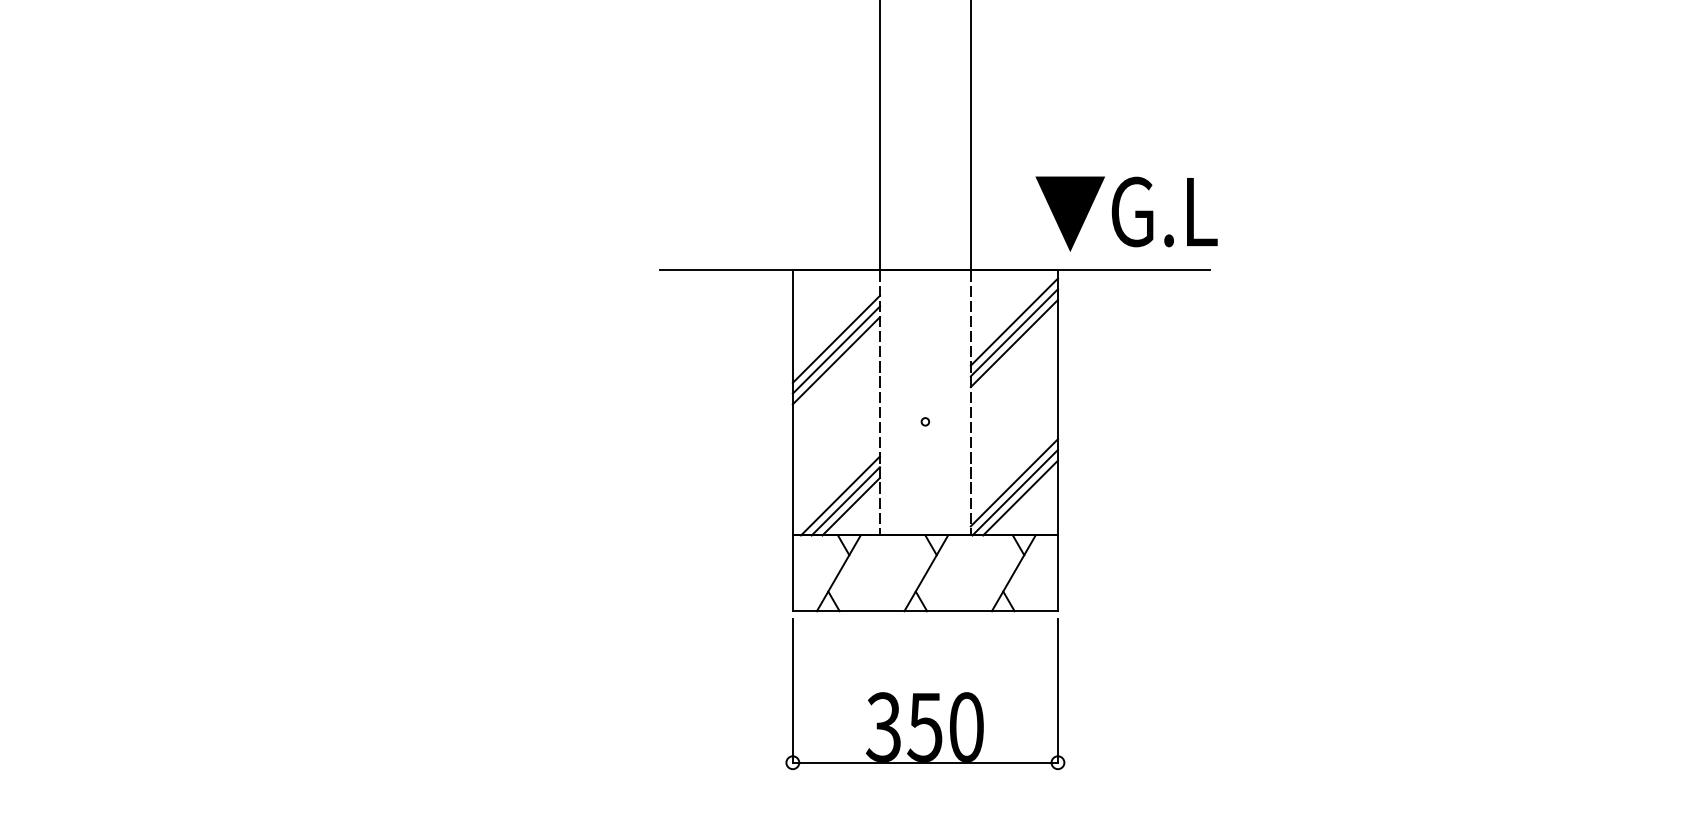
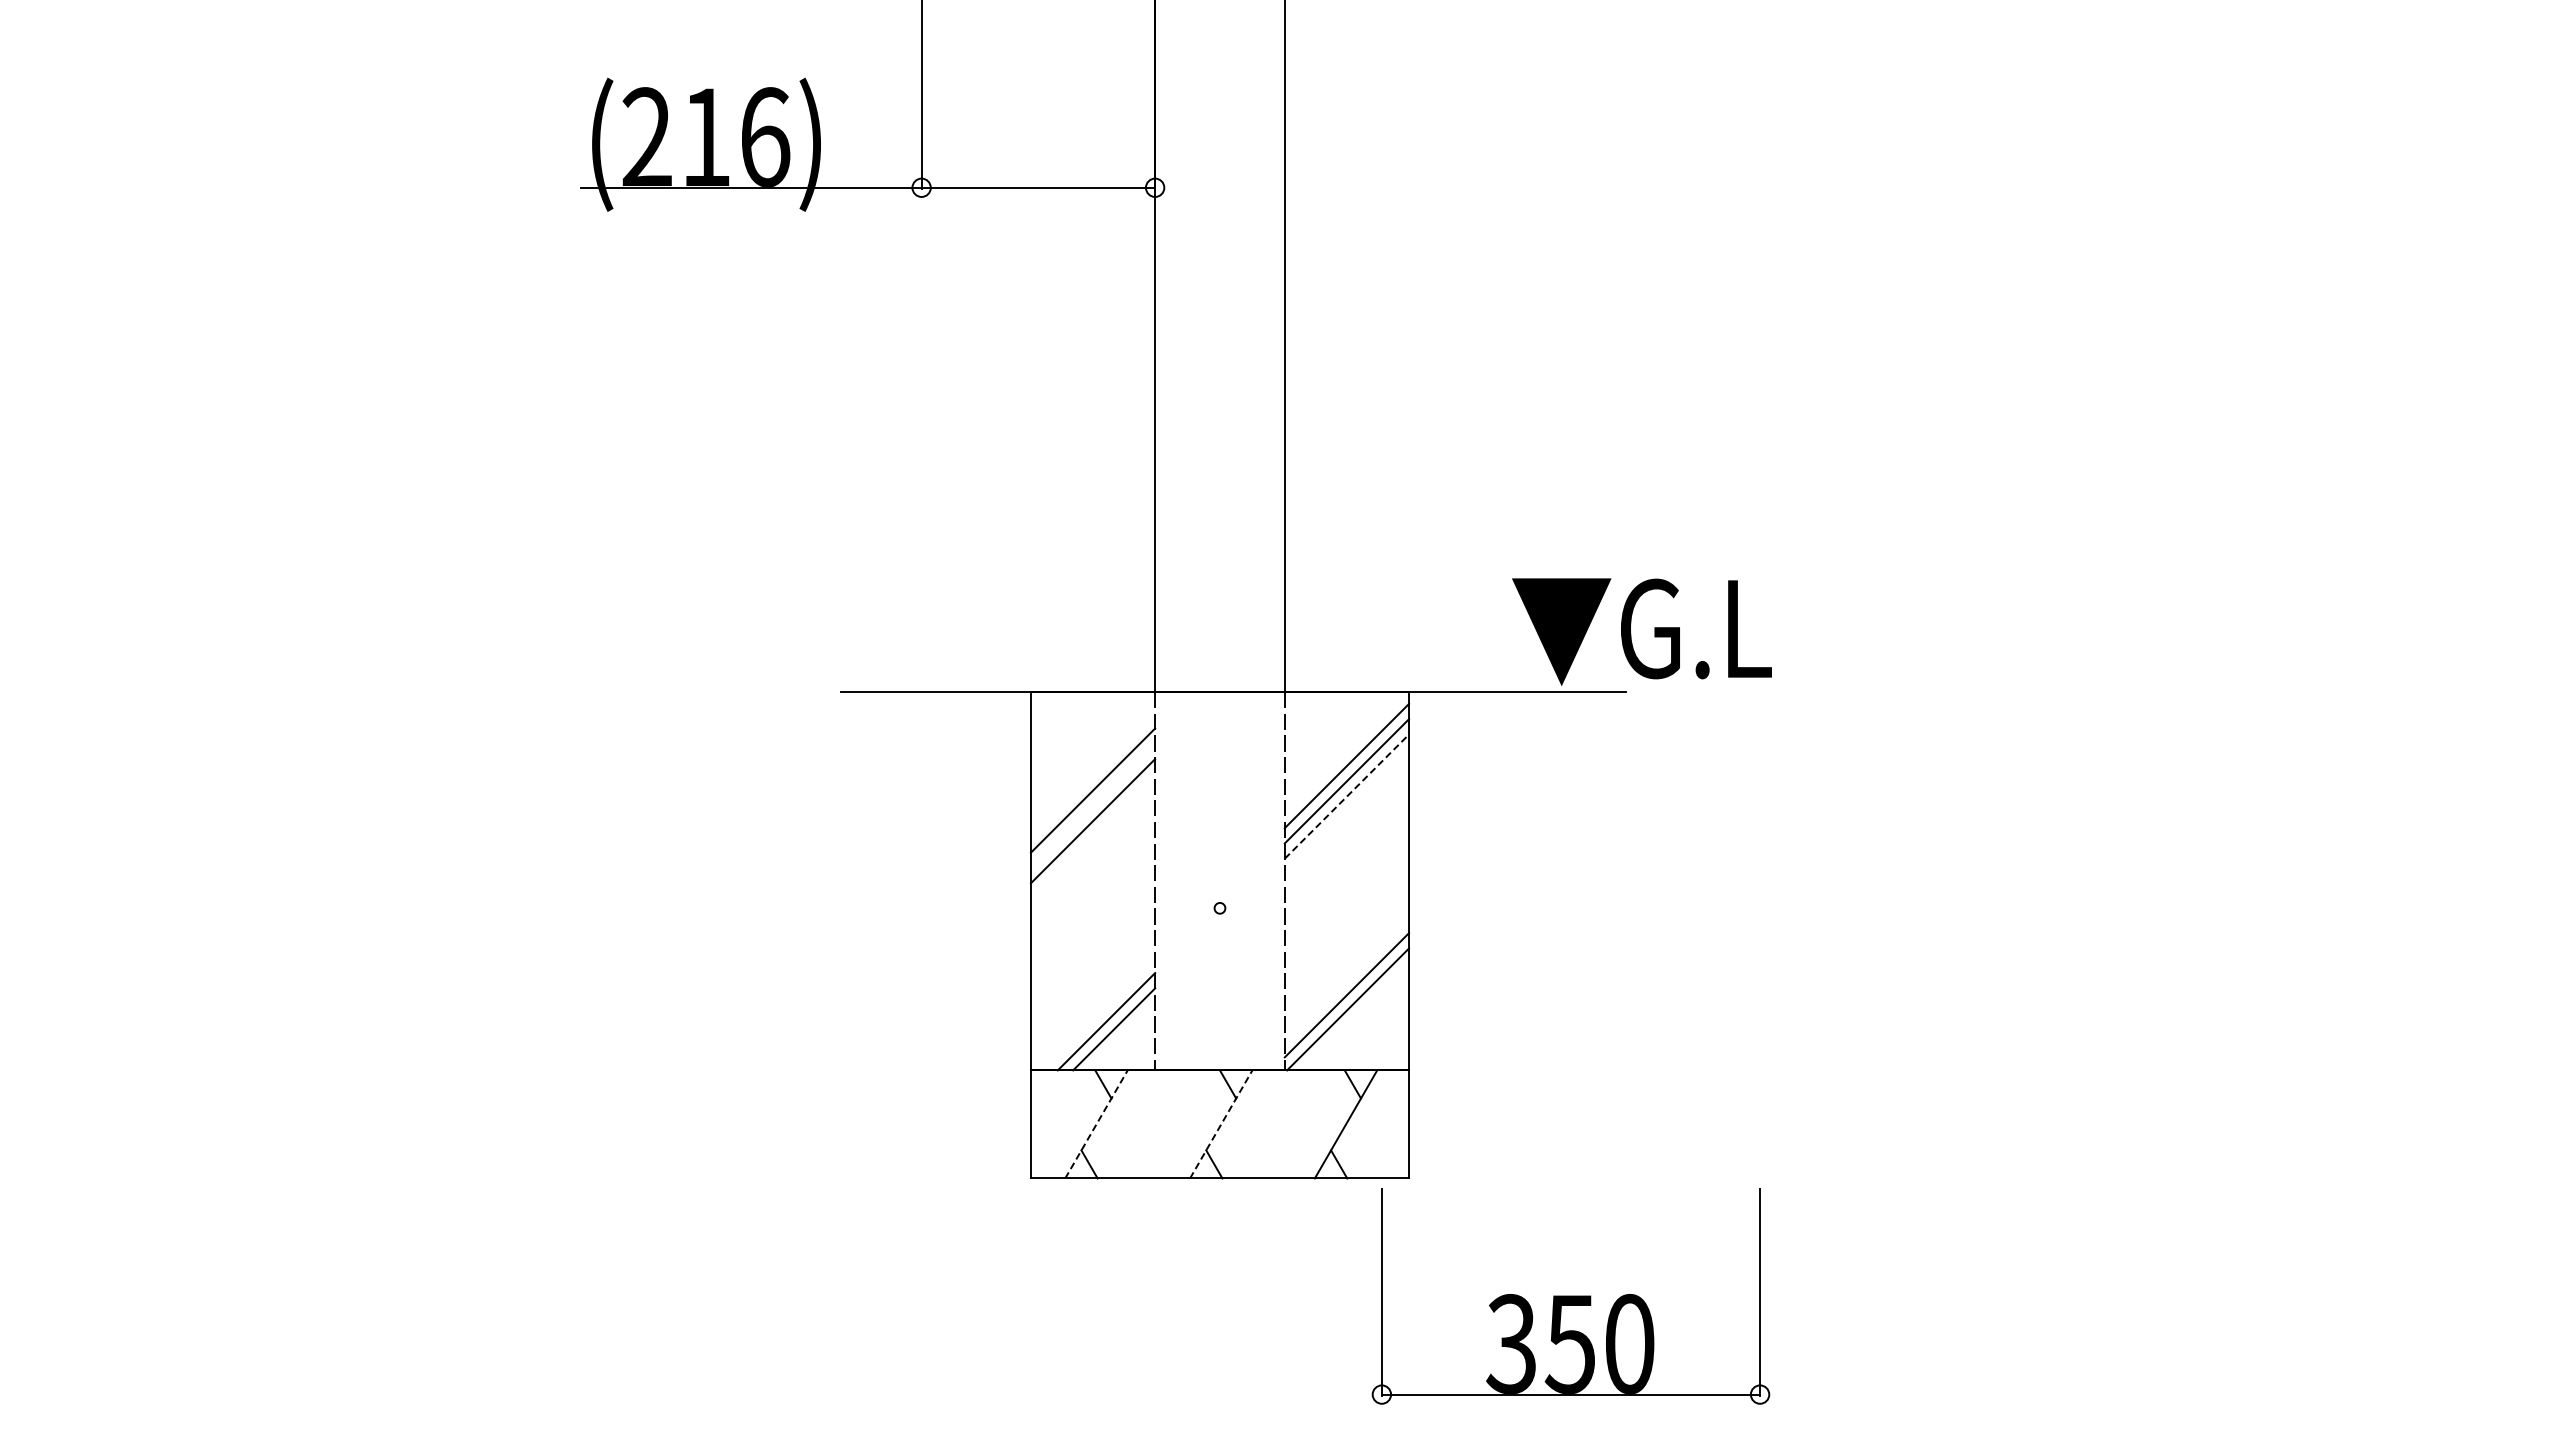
text: (1126, 213) -> (1641, 631), moved
line: (1014, 343) -> (1346, 796), solid -> dashed
line: (836, 349) -> (1092, 805), removed
line: (840, 495) -> (1098, 1013), removed
line: (1020, 497) -> (1355, 1016), removed
line: (838, 573) -> (1096, 1124), solid -> dashed
line: (926, 573) -> (1221, 1124), solid -> dashed
part: (925, 693) -> (1570, 1296), moved

